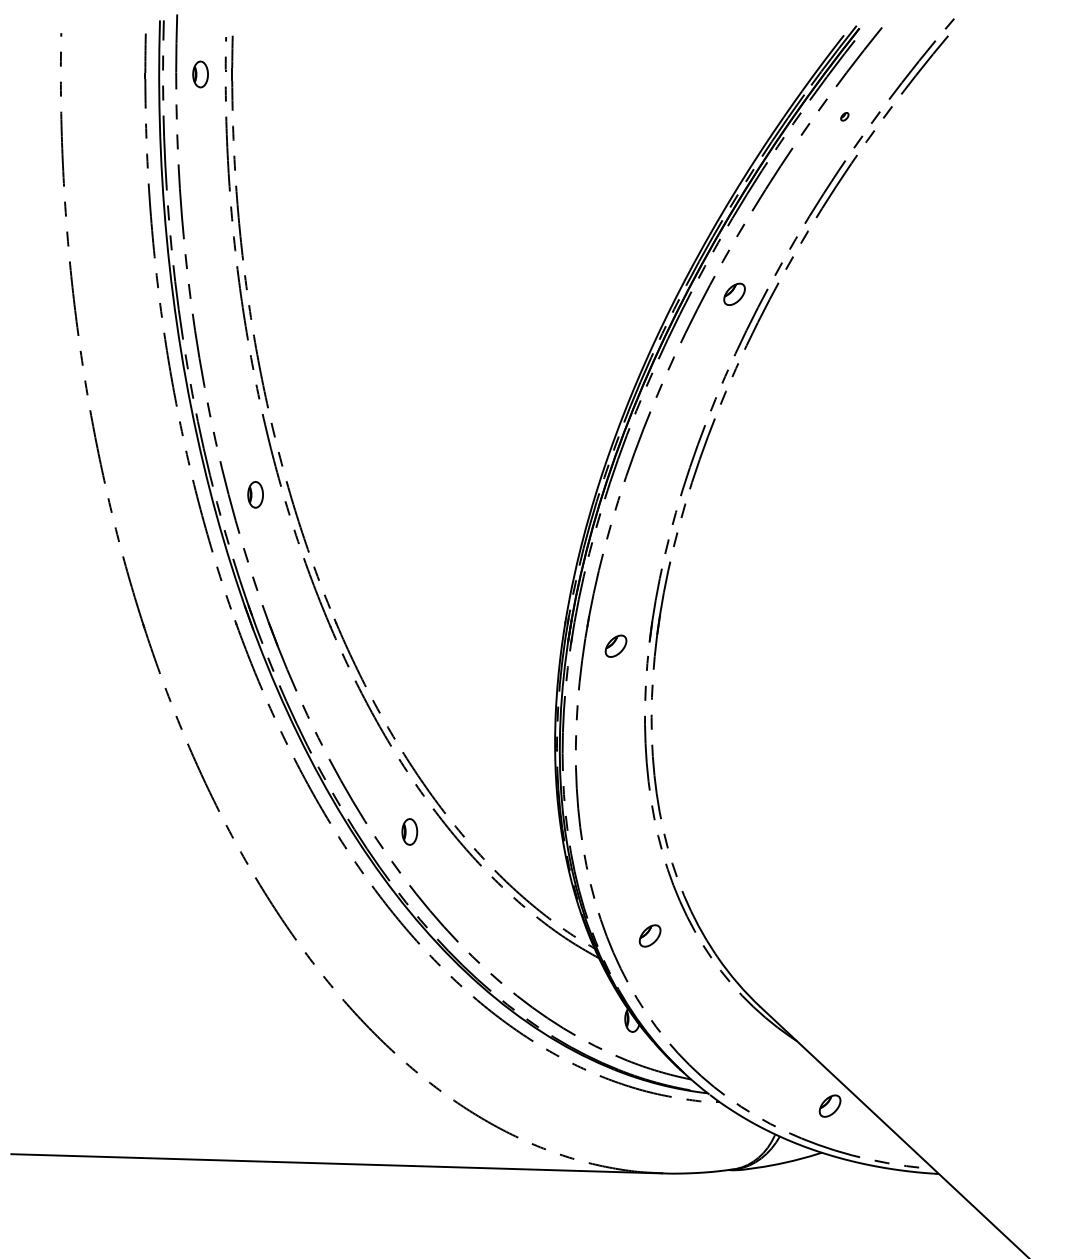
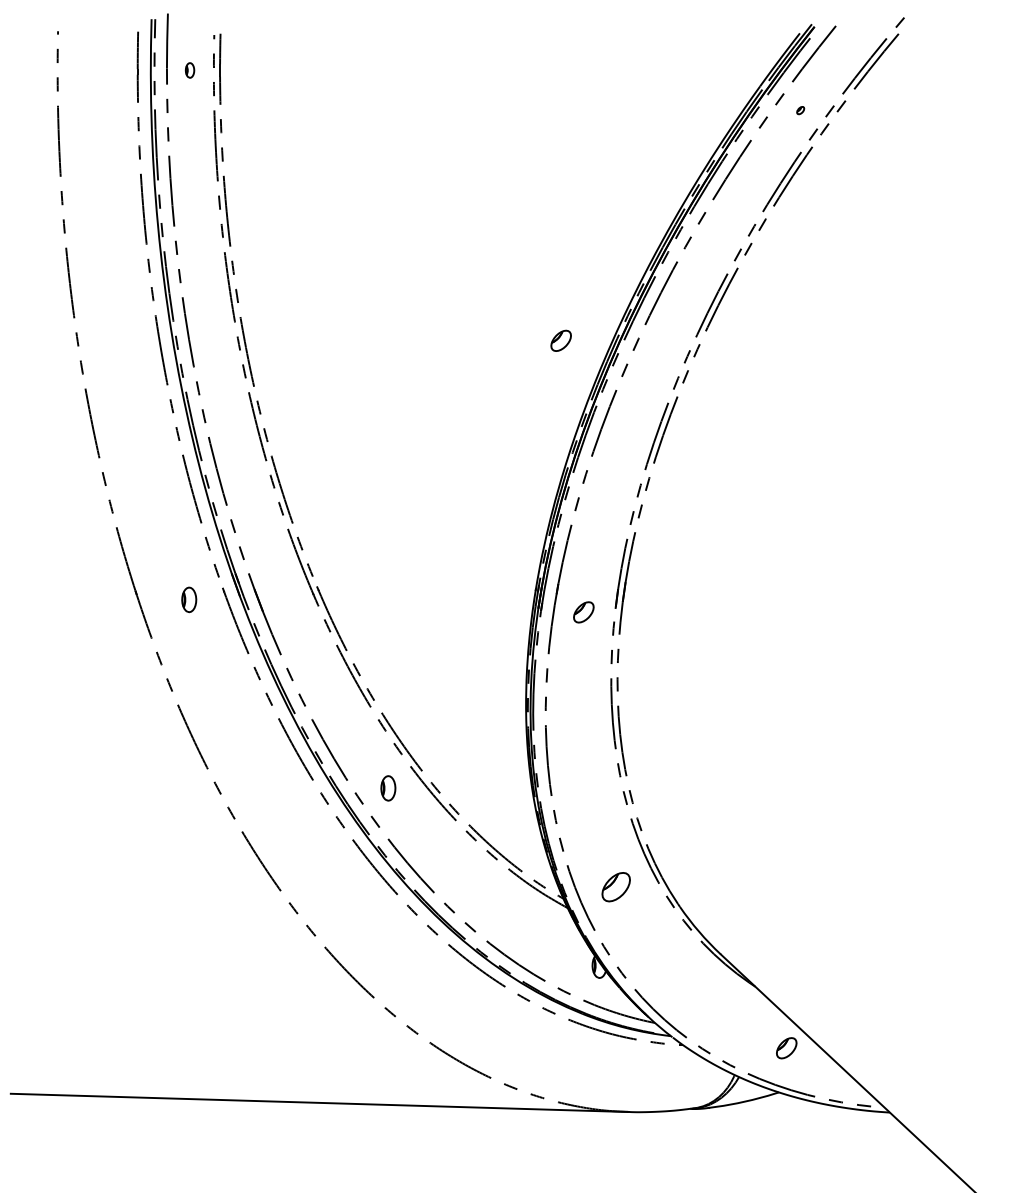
part: (199, 74) -> (189, 70), size x0.6
part: (733, 293) -> (560, 340), moved
part: (255, 494) -> (189, 599), moved
part: (649, 935) -> (615, 886), size x1.4

